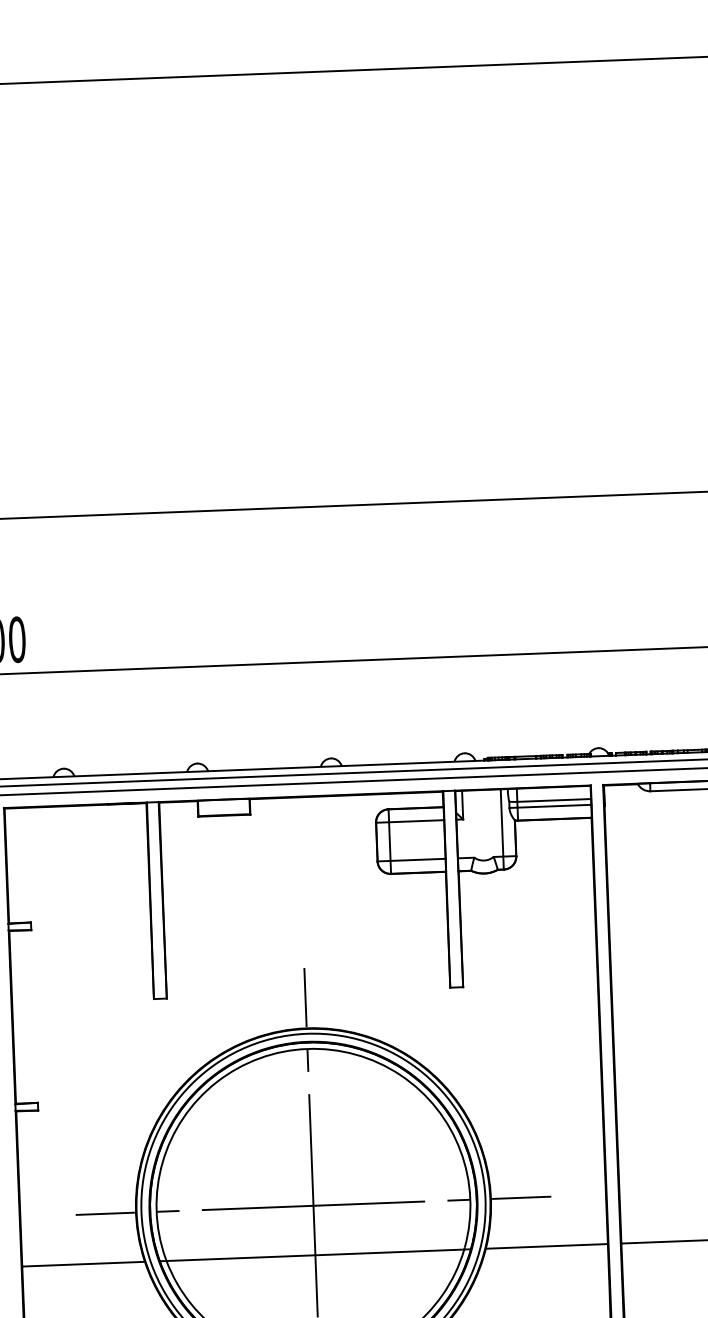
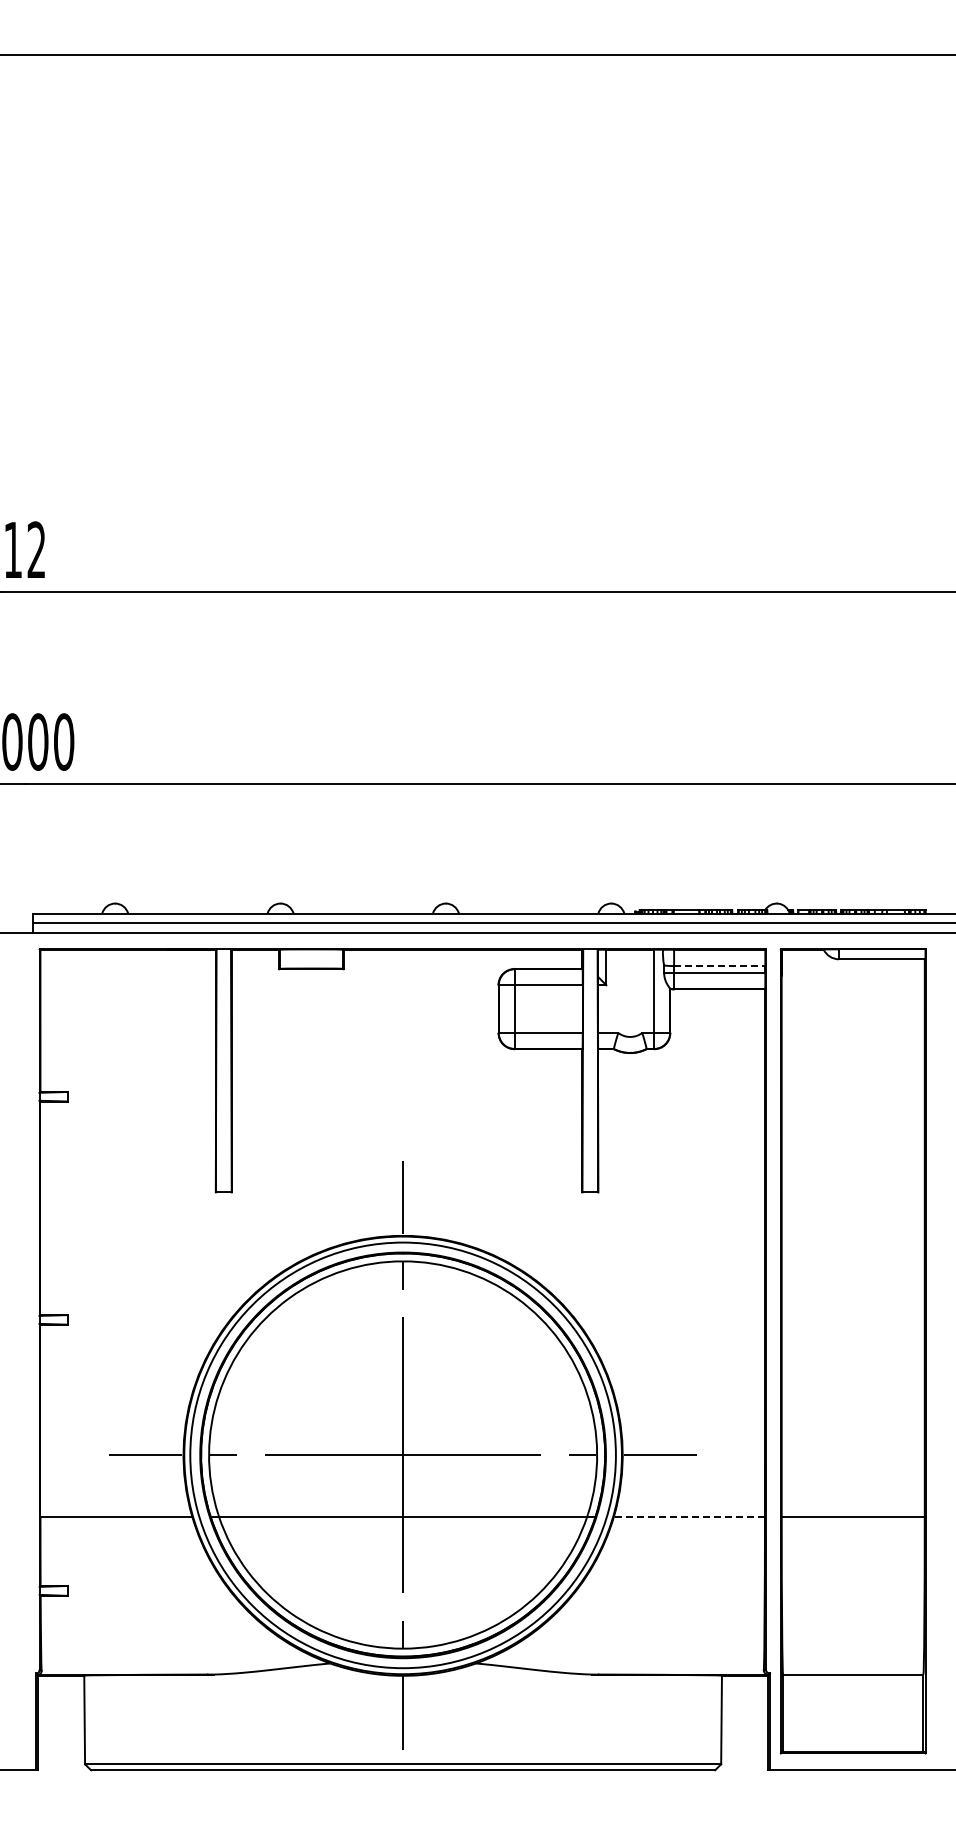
line: (554, 800) -> (719, 966), solid -> dashed
line: (546, 1246) -> (688, 1516), solid -> dashed

